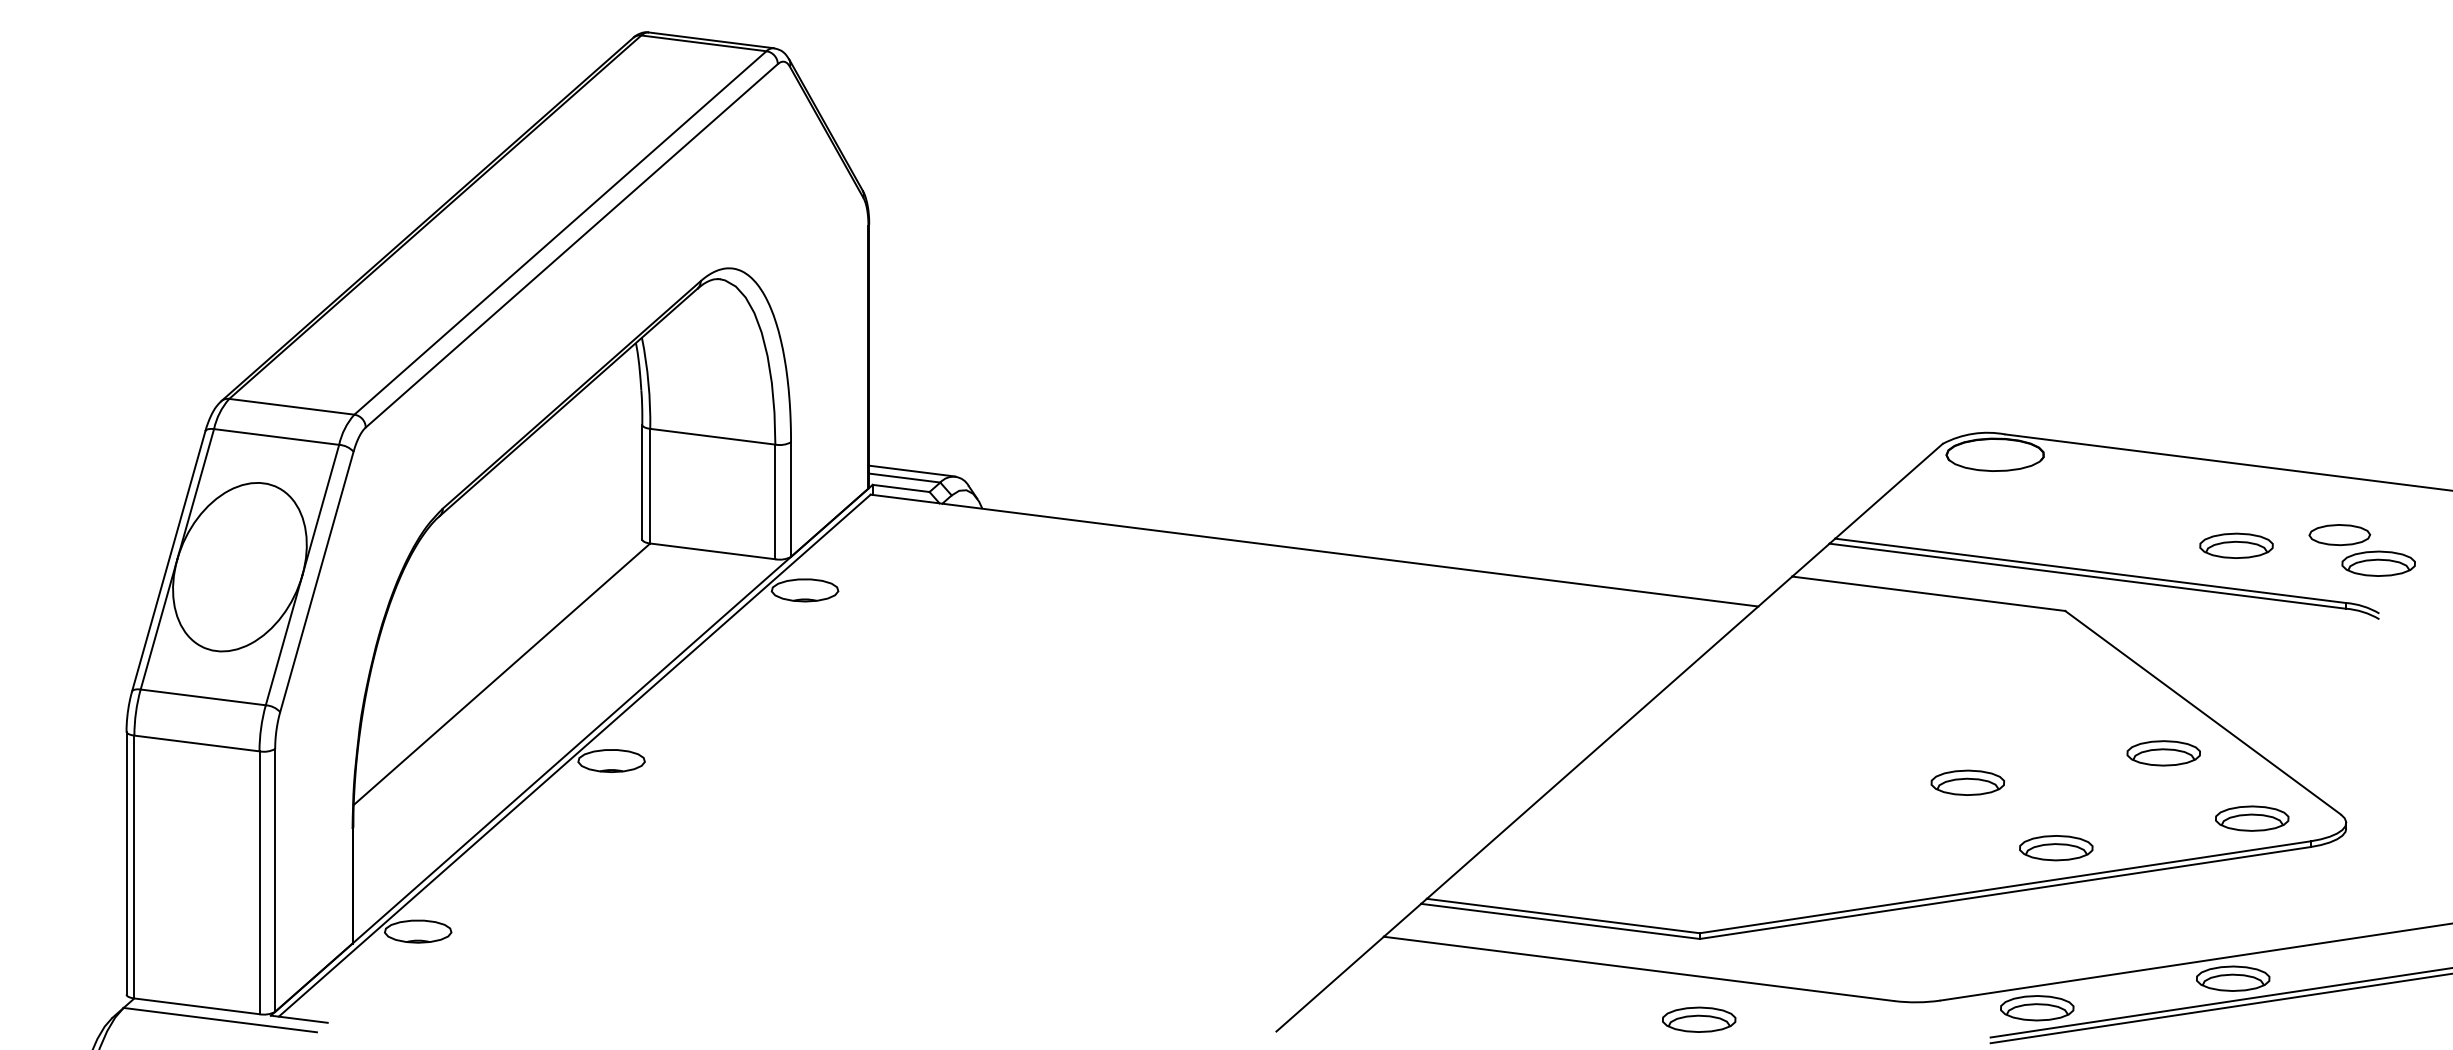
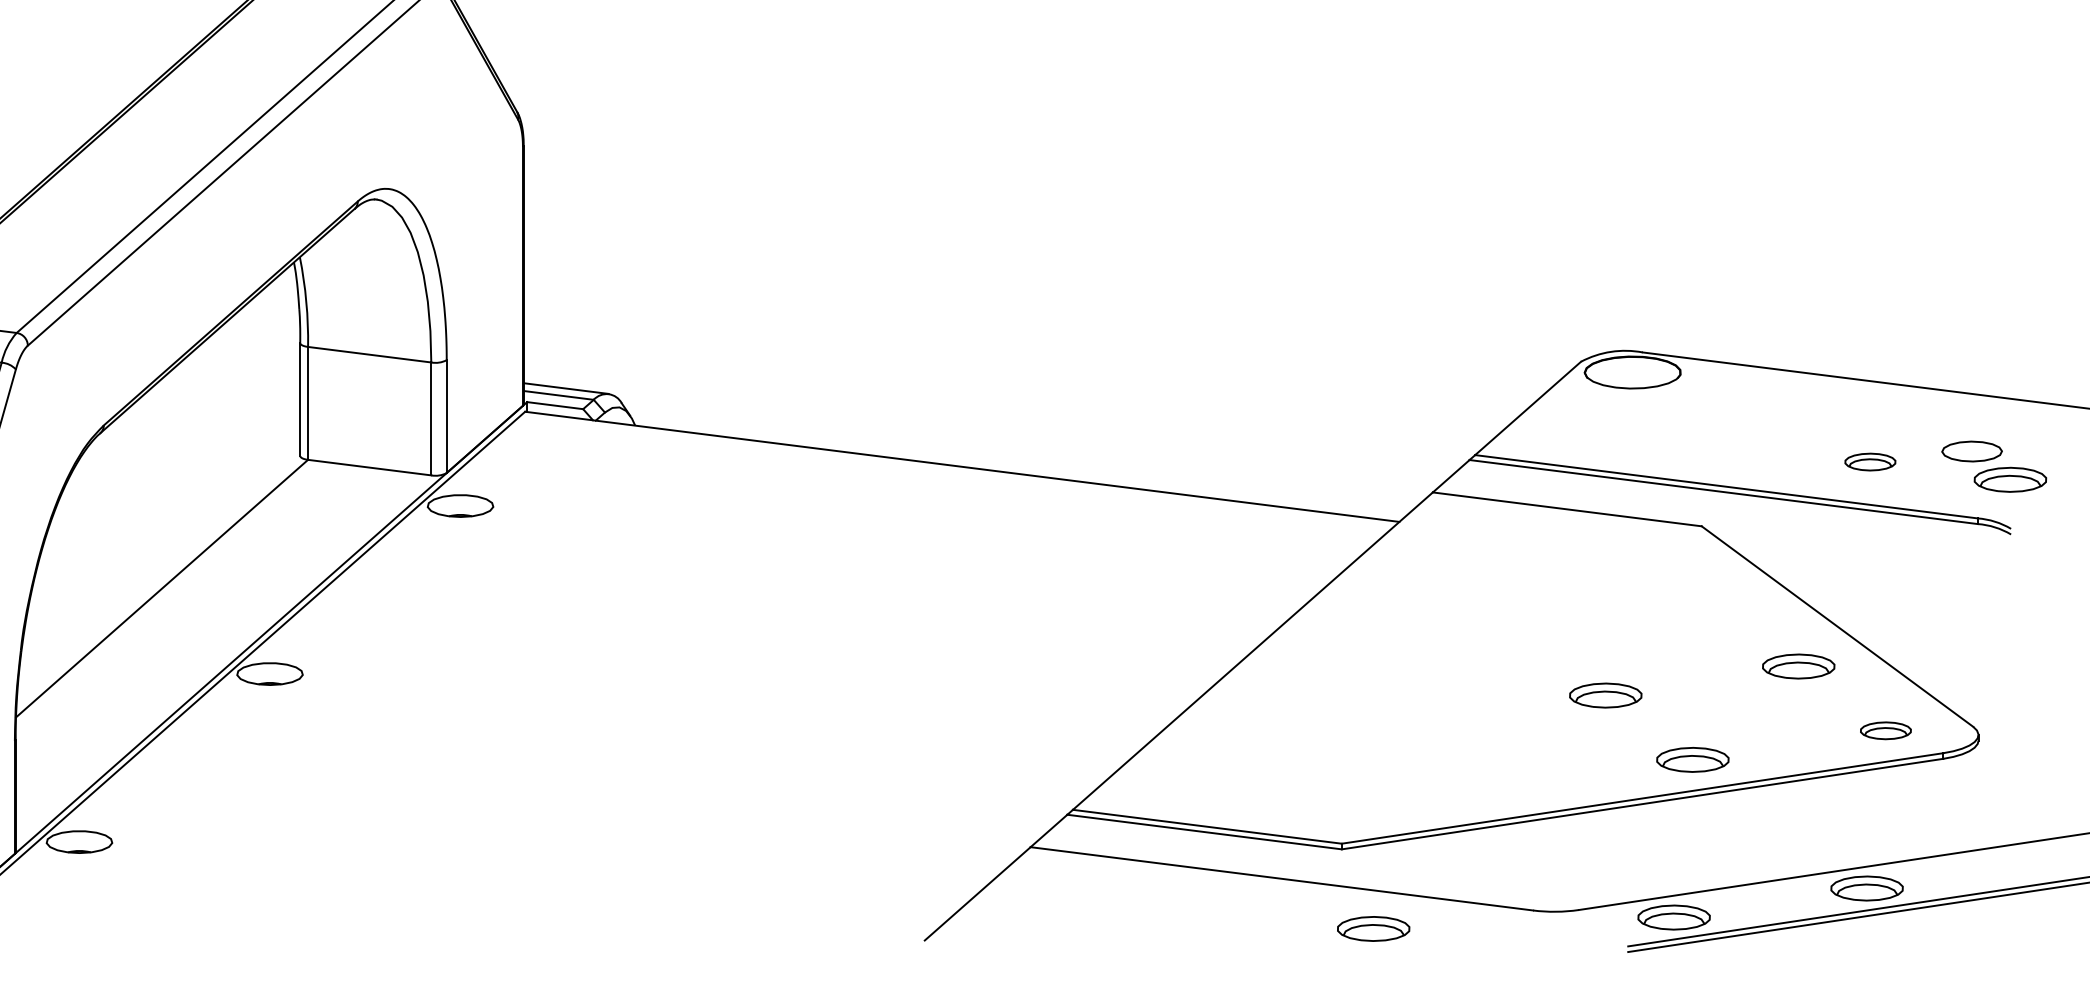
part: (2236, 545) -> (1870, 461), size x0.7
part: (2252, 818) -> (1886, 730), size x0.7
part: (1699, 1019) -> (1373, 928), moved

